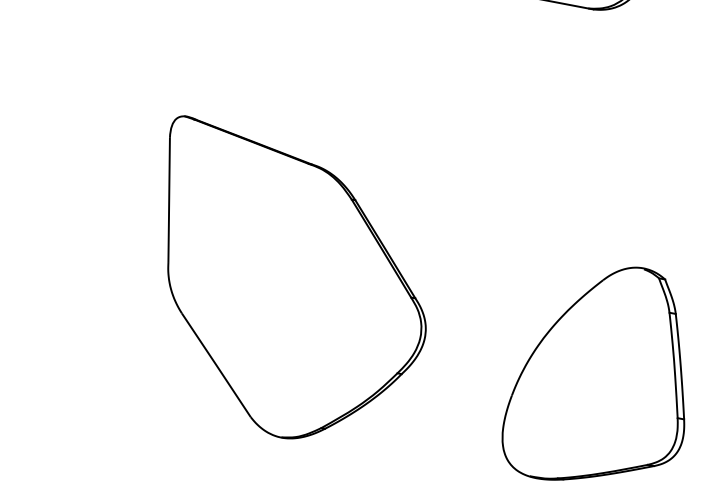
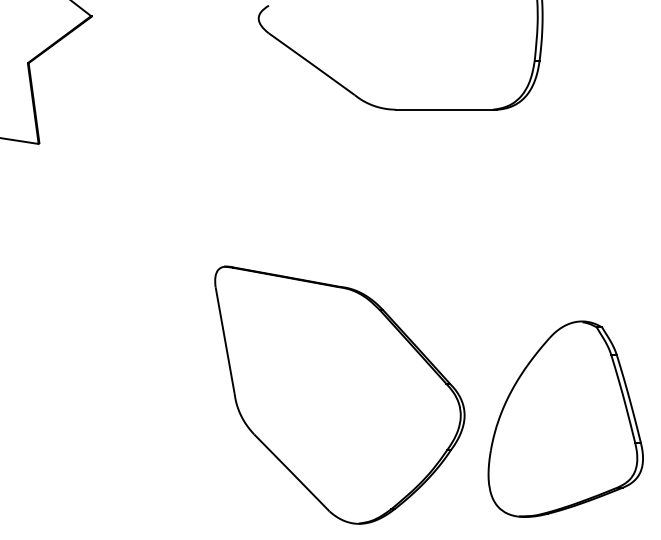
part: (287, 286) -> (339, 394), moved

